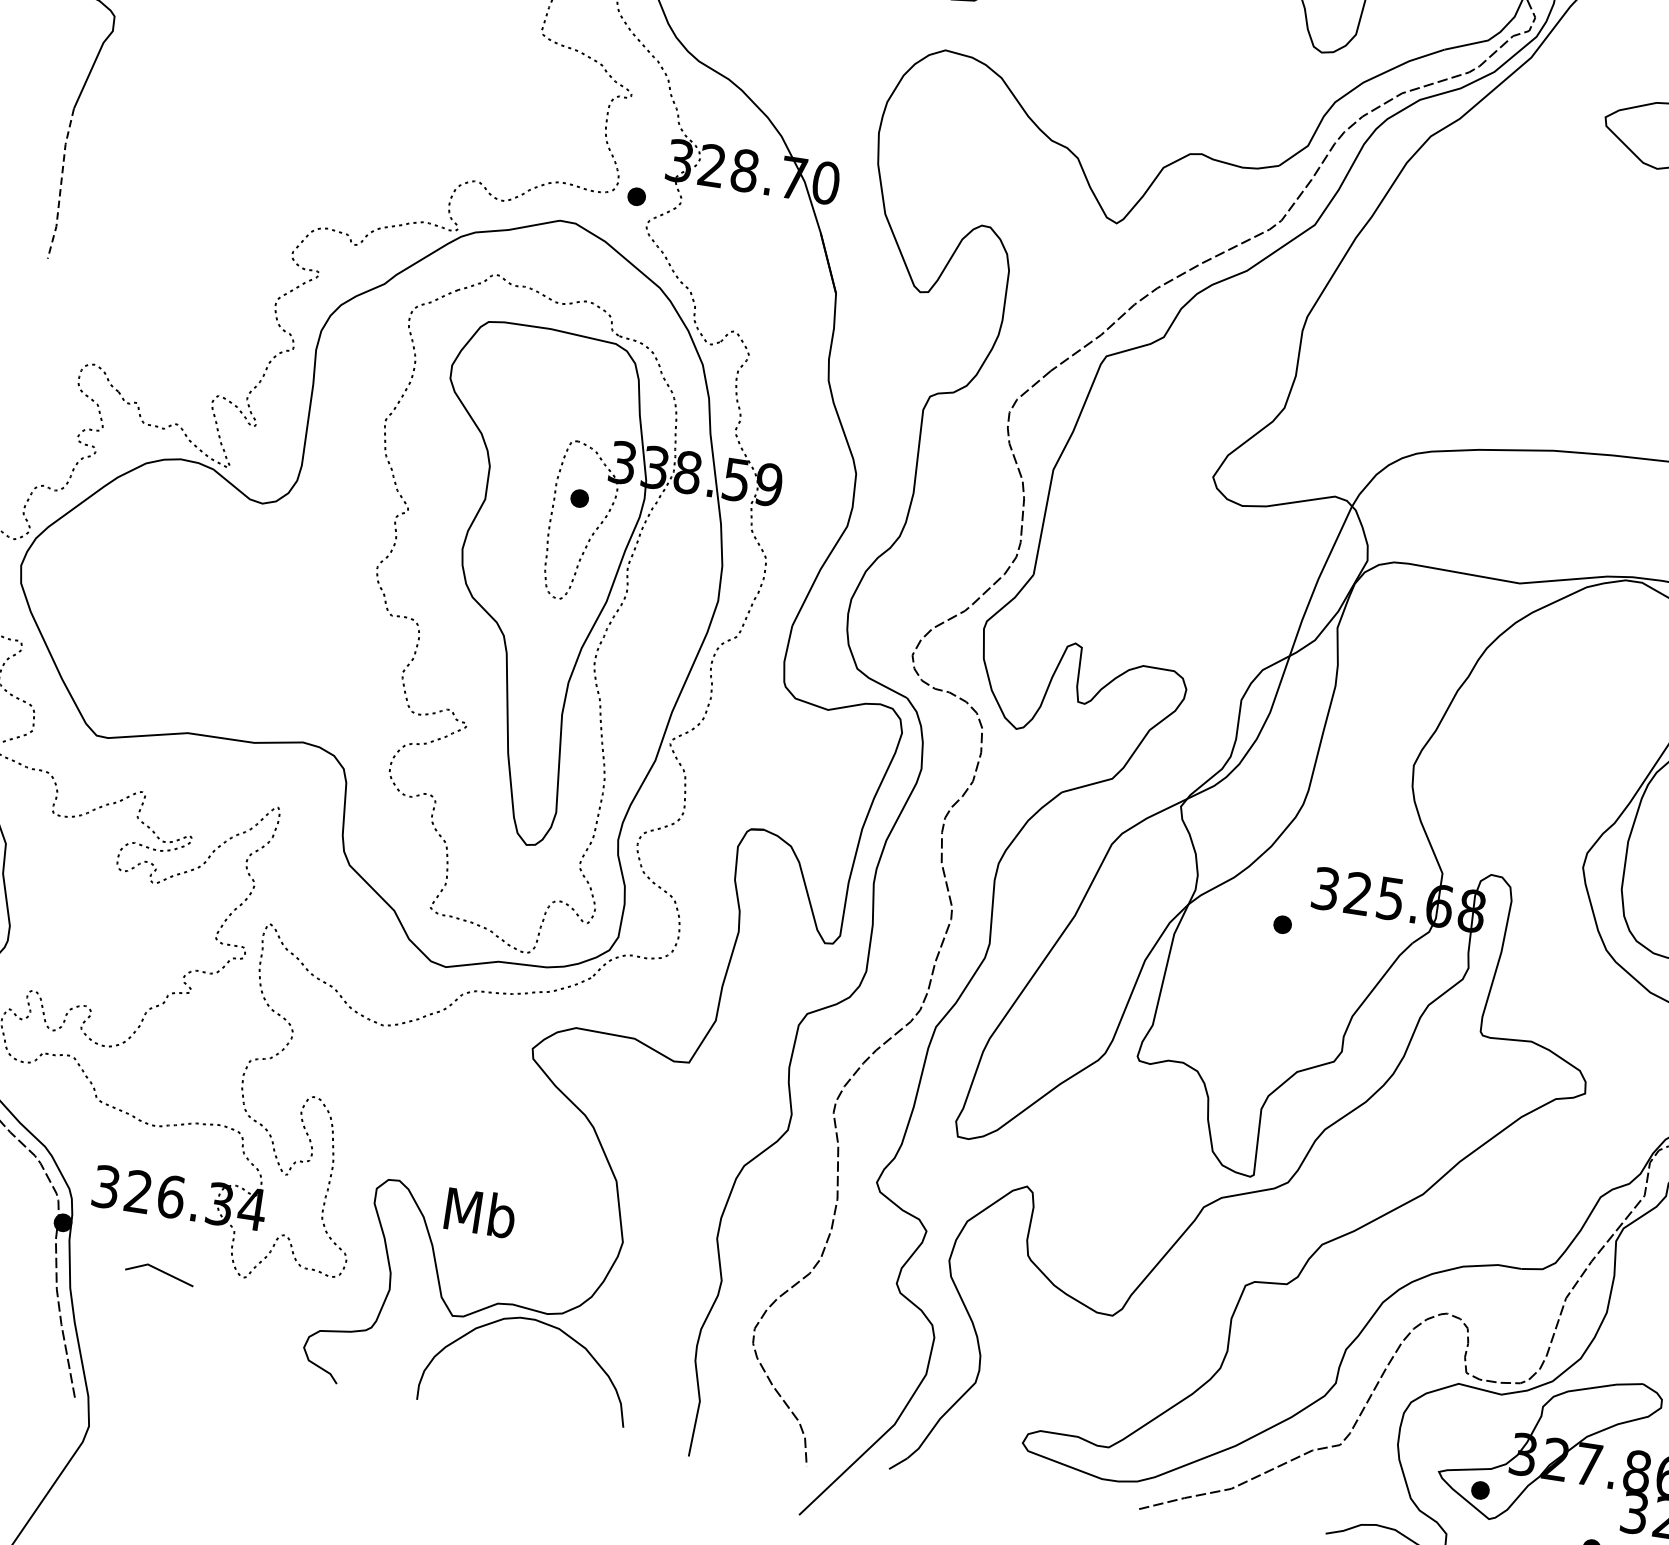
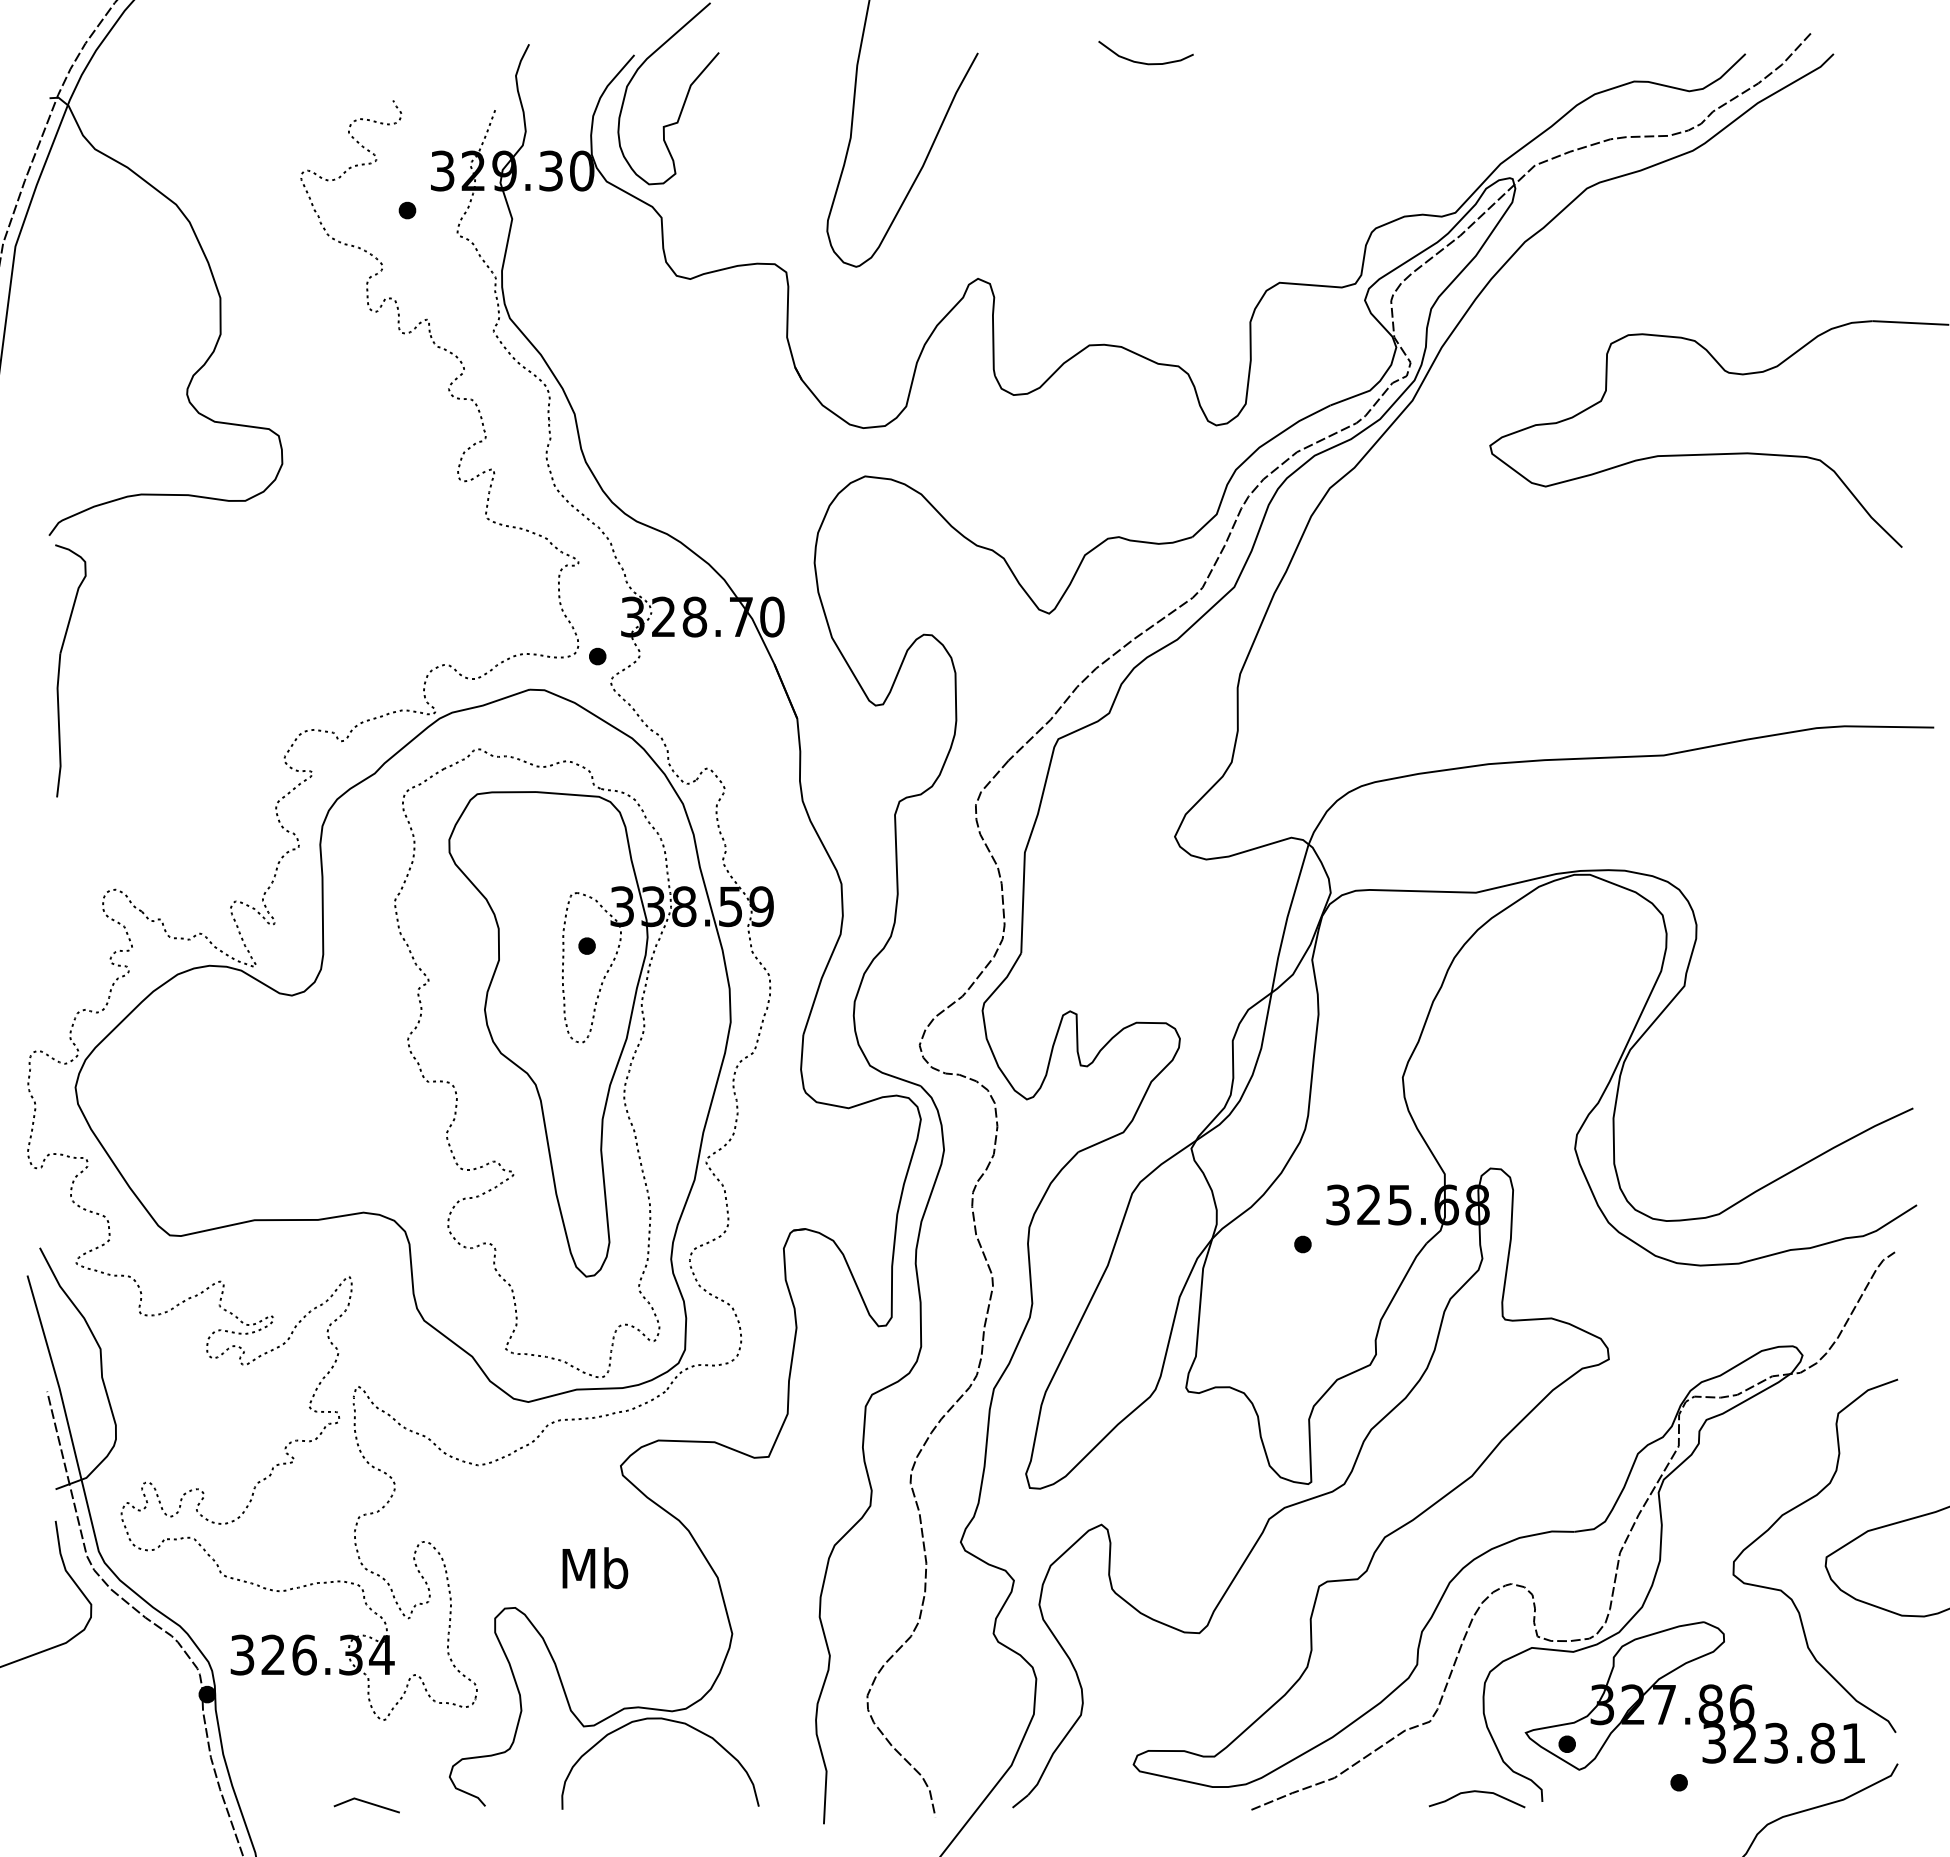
line: (61, 183) -> (59, 725), dashed -> solid
text: (480, 1213) -> (595, 1568), moved
line: (159, 1271) -> (366, 1803), moved

